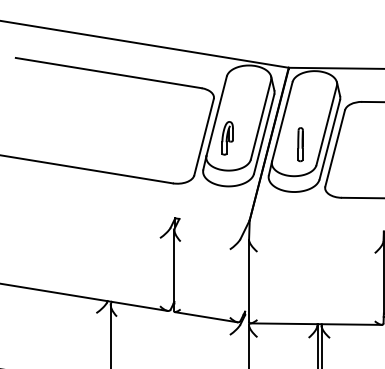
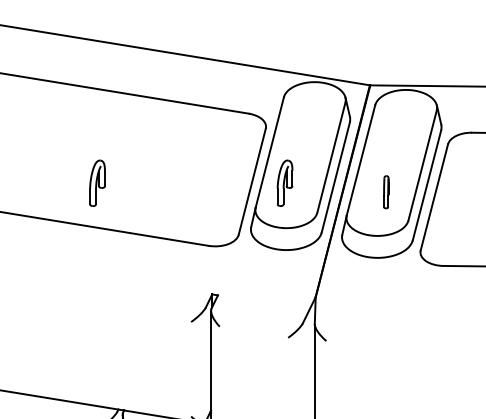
part: (92, 138) -> (97, 183), added
part: (300, 144) -> (386, 191), size x0.7

